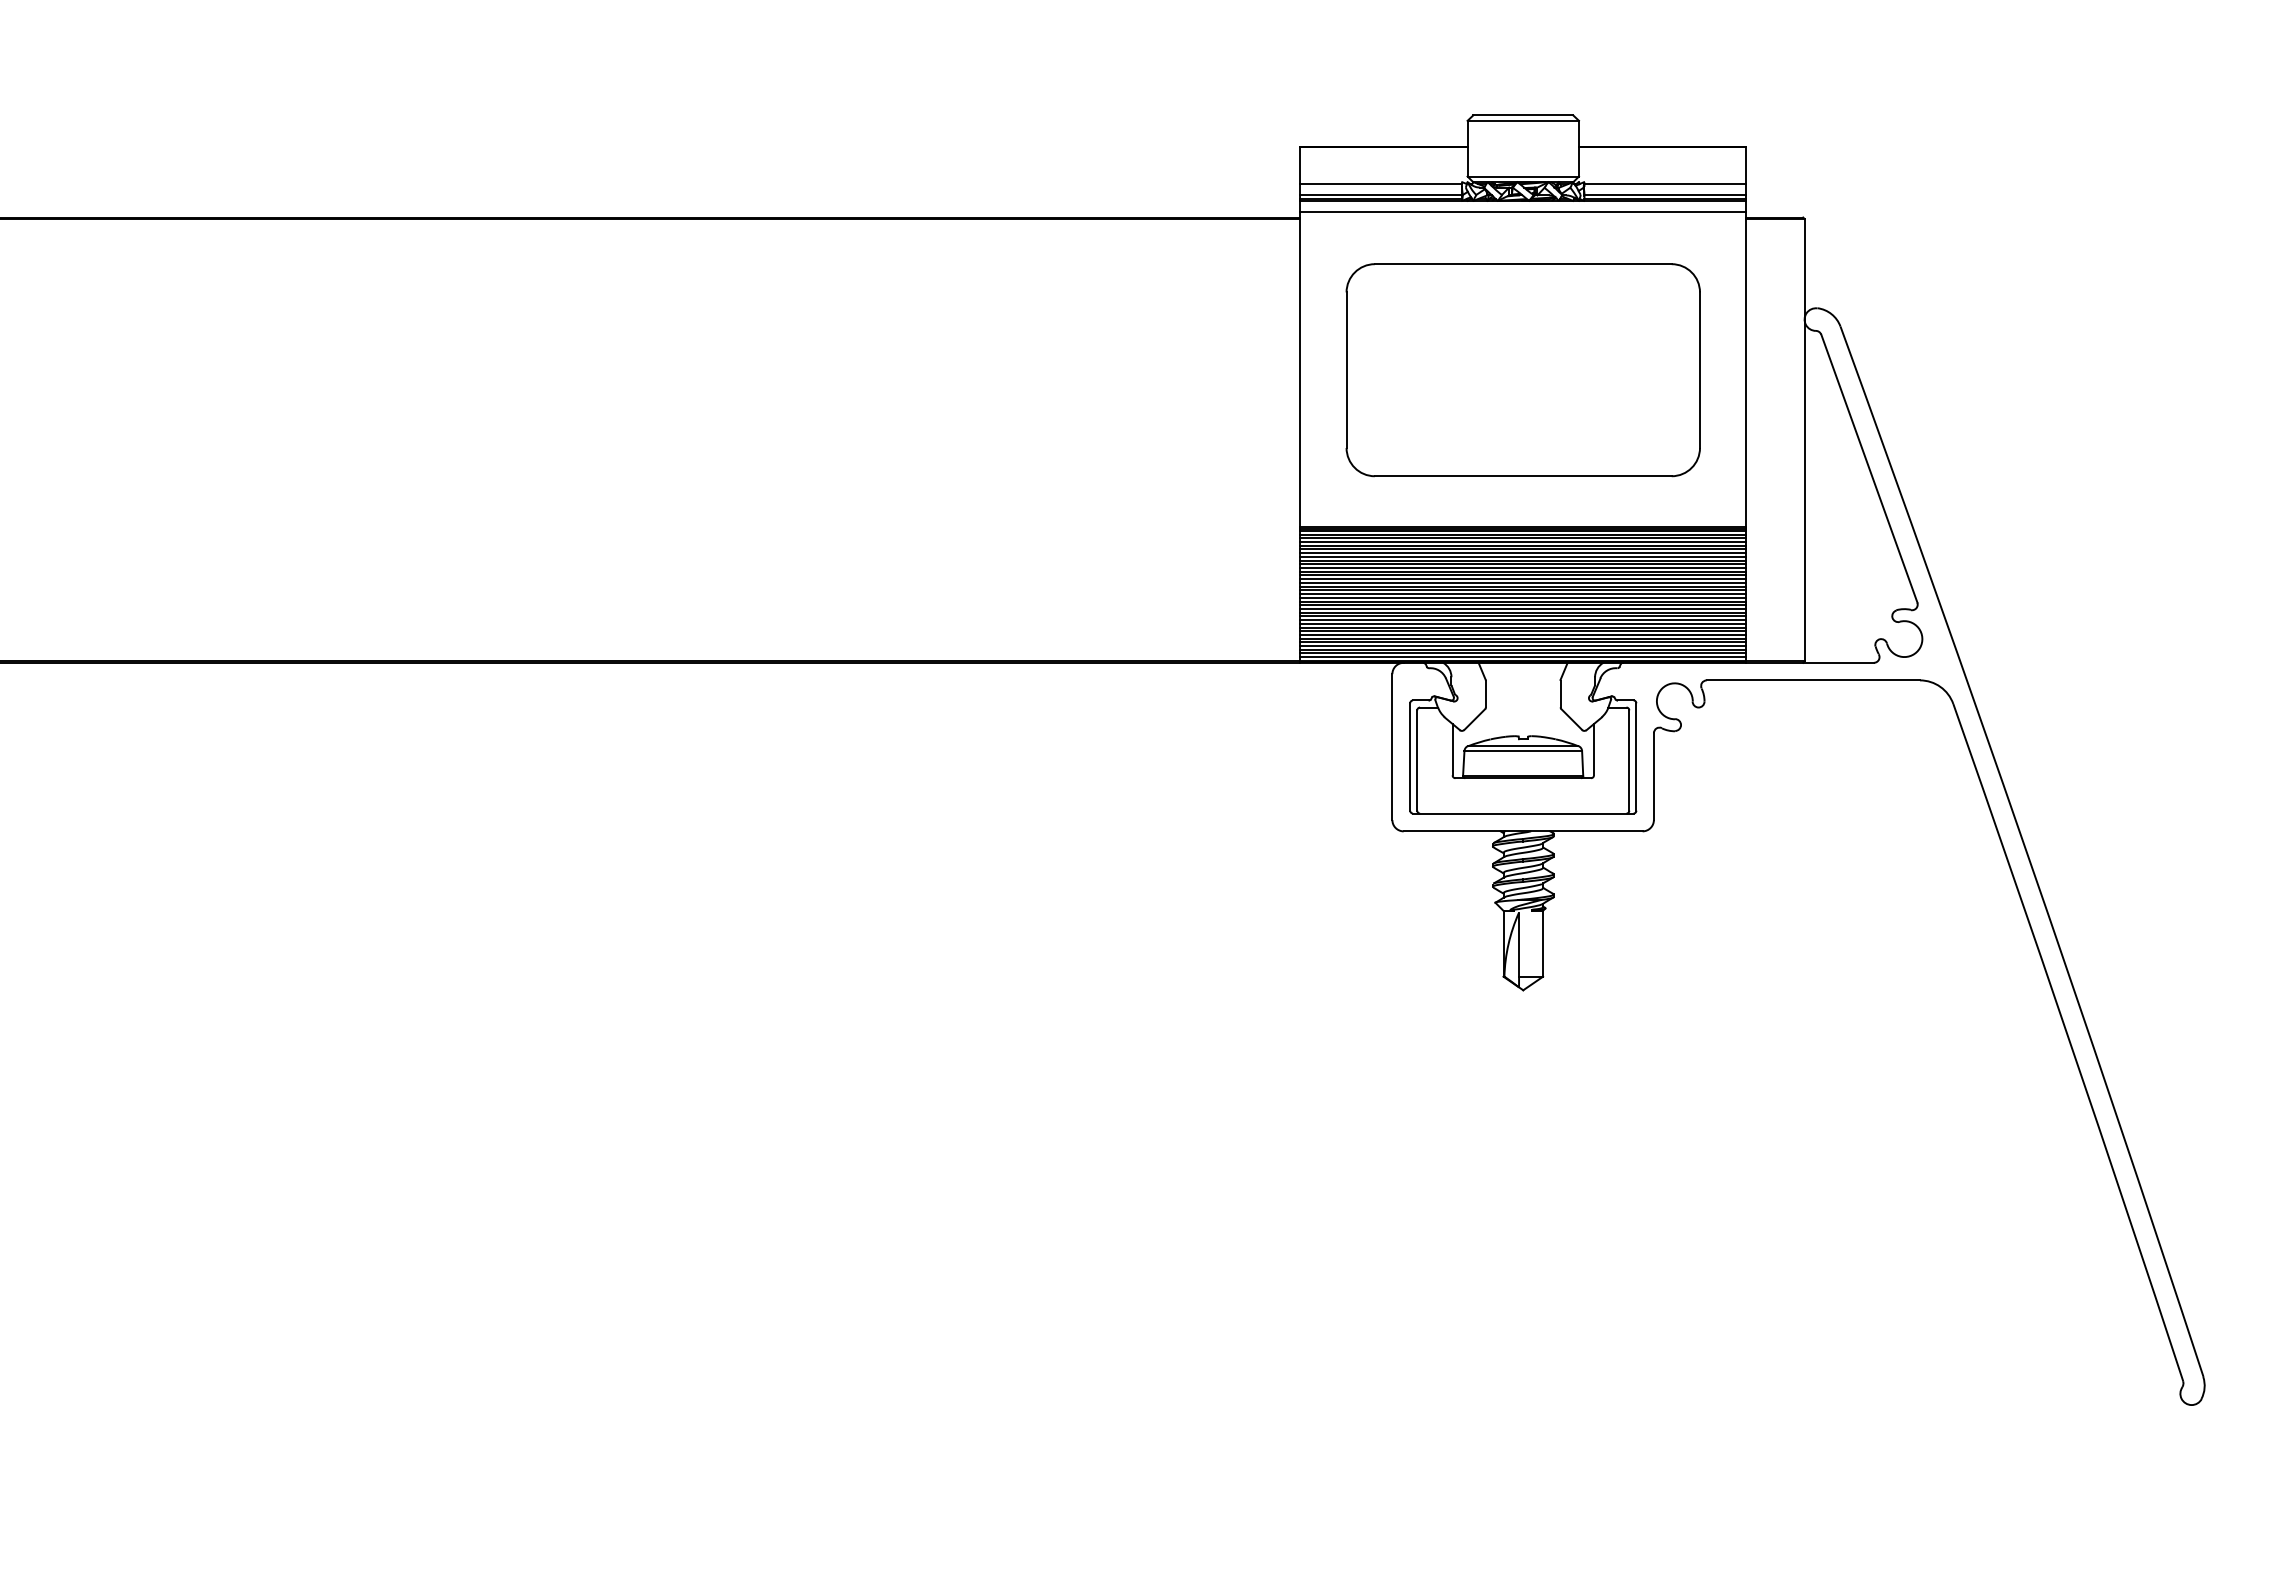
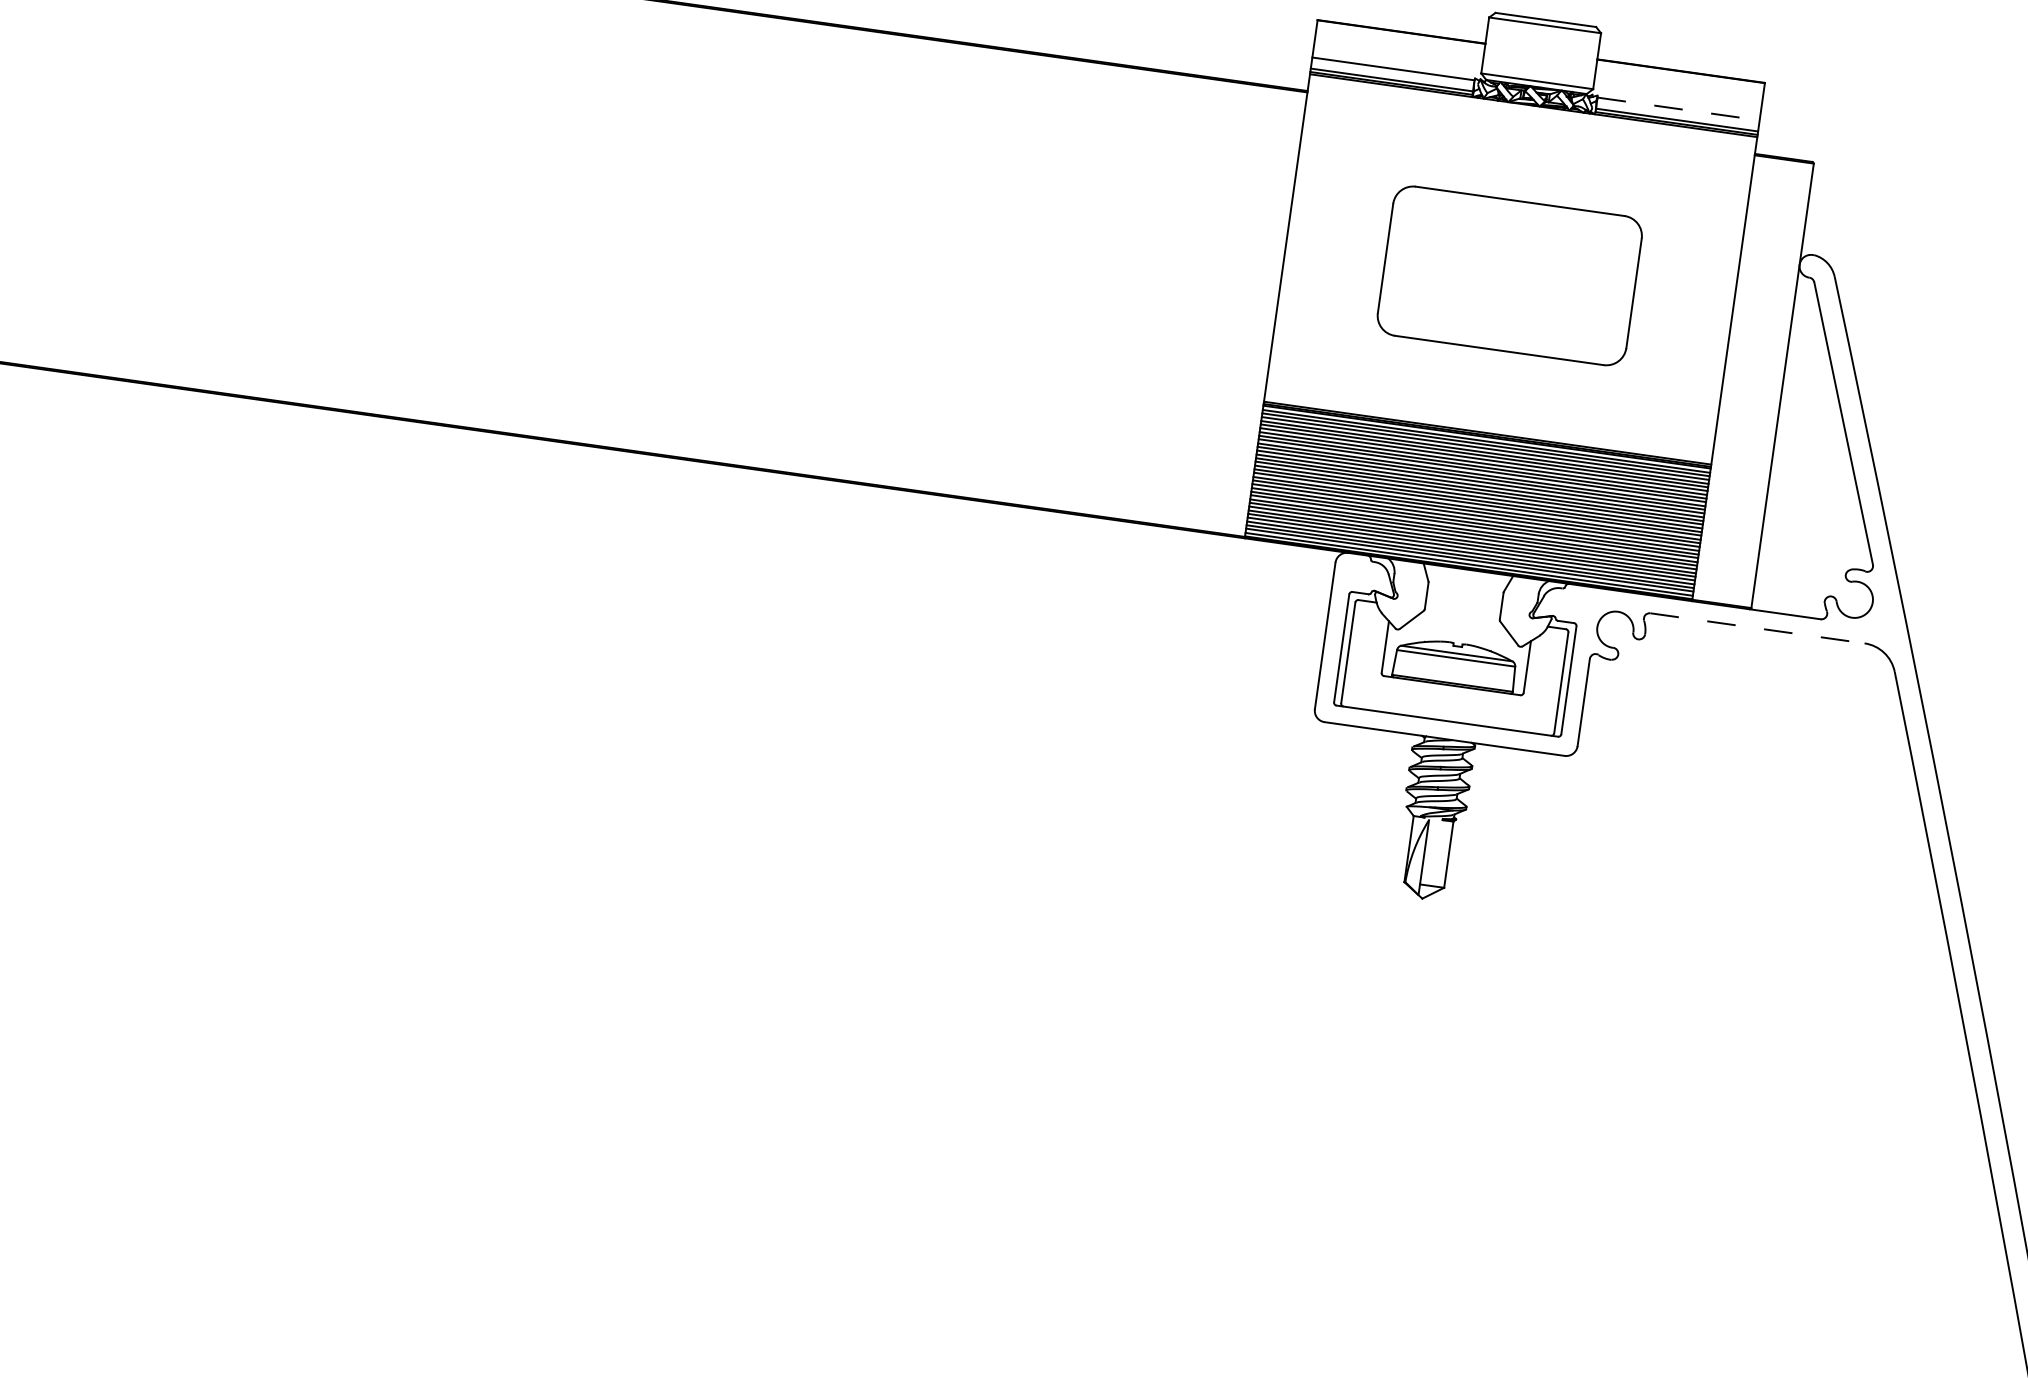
line: (1665, 184) -> (1678, 109), solid -> dashed
line: (1522, 211) -> (1531, 116), removed
part: (1522, 370) -> (1509, 276), size x0.7
line: (1813, 680) -> (1757, 628), solid -> dashed

